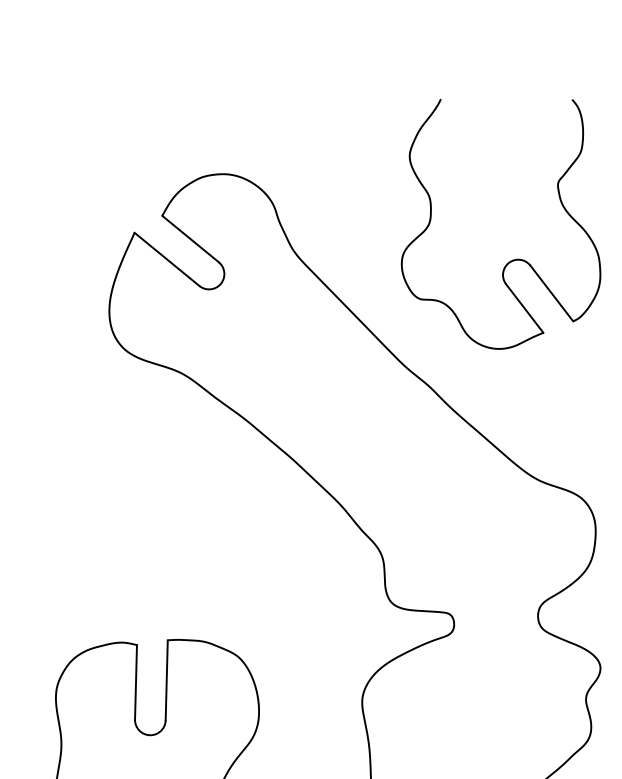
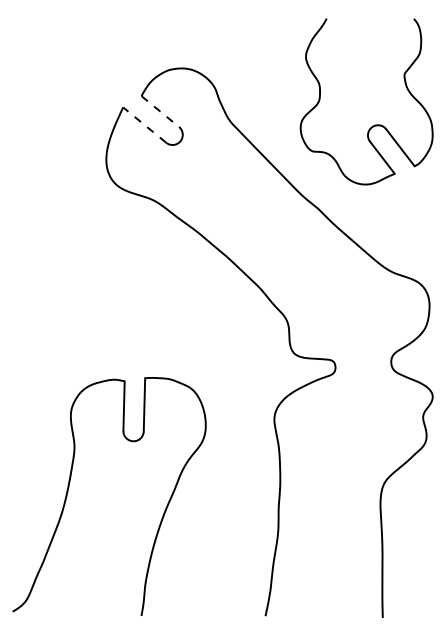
line: (190, 238) -> (160, 111), solid -> dashed
line: (166, 260) -> (144, 125), solid -> dashed

